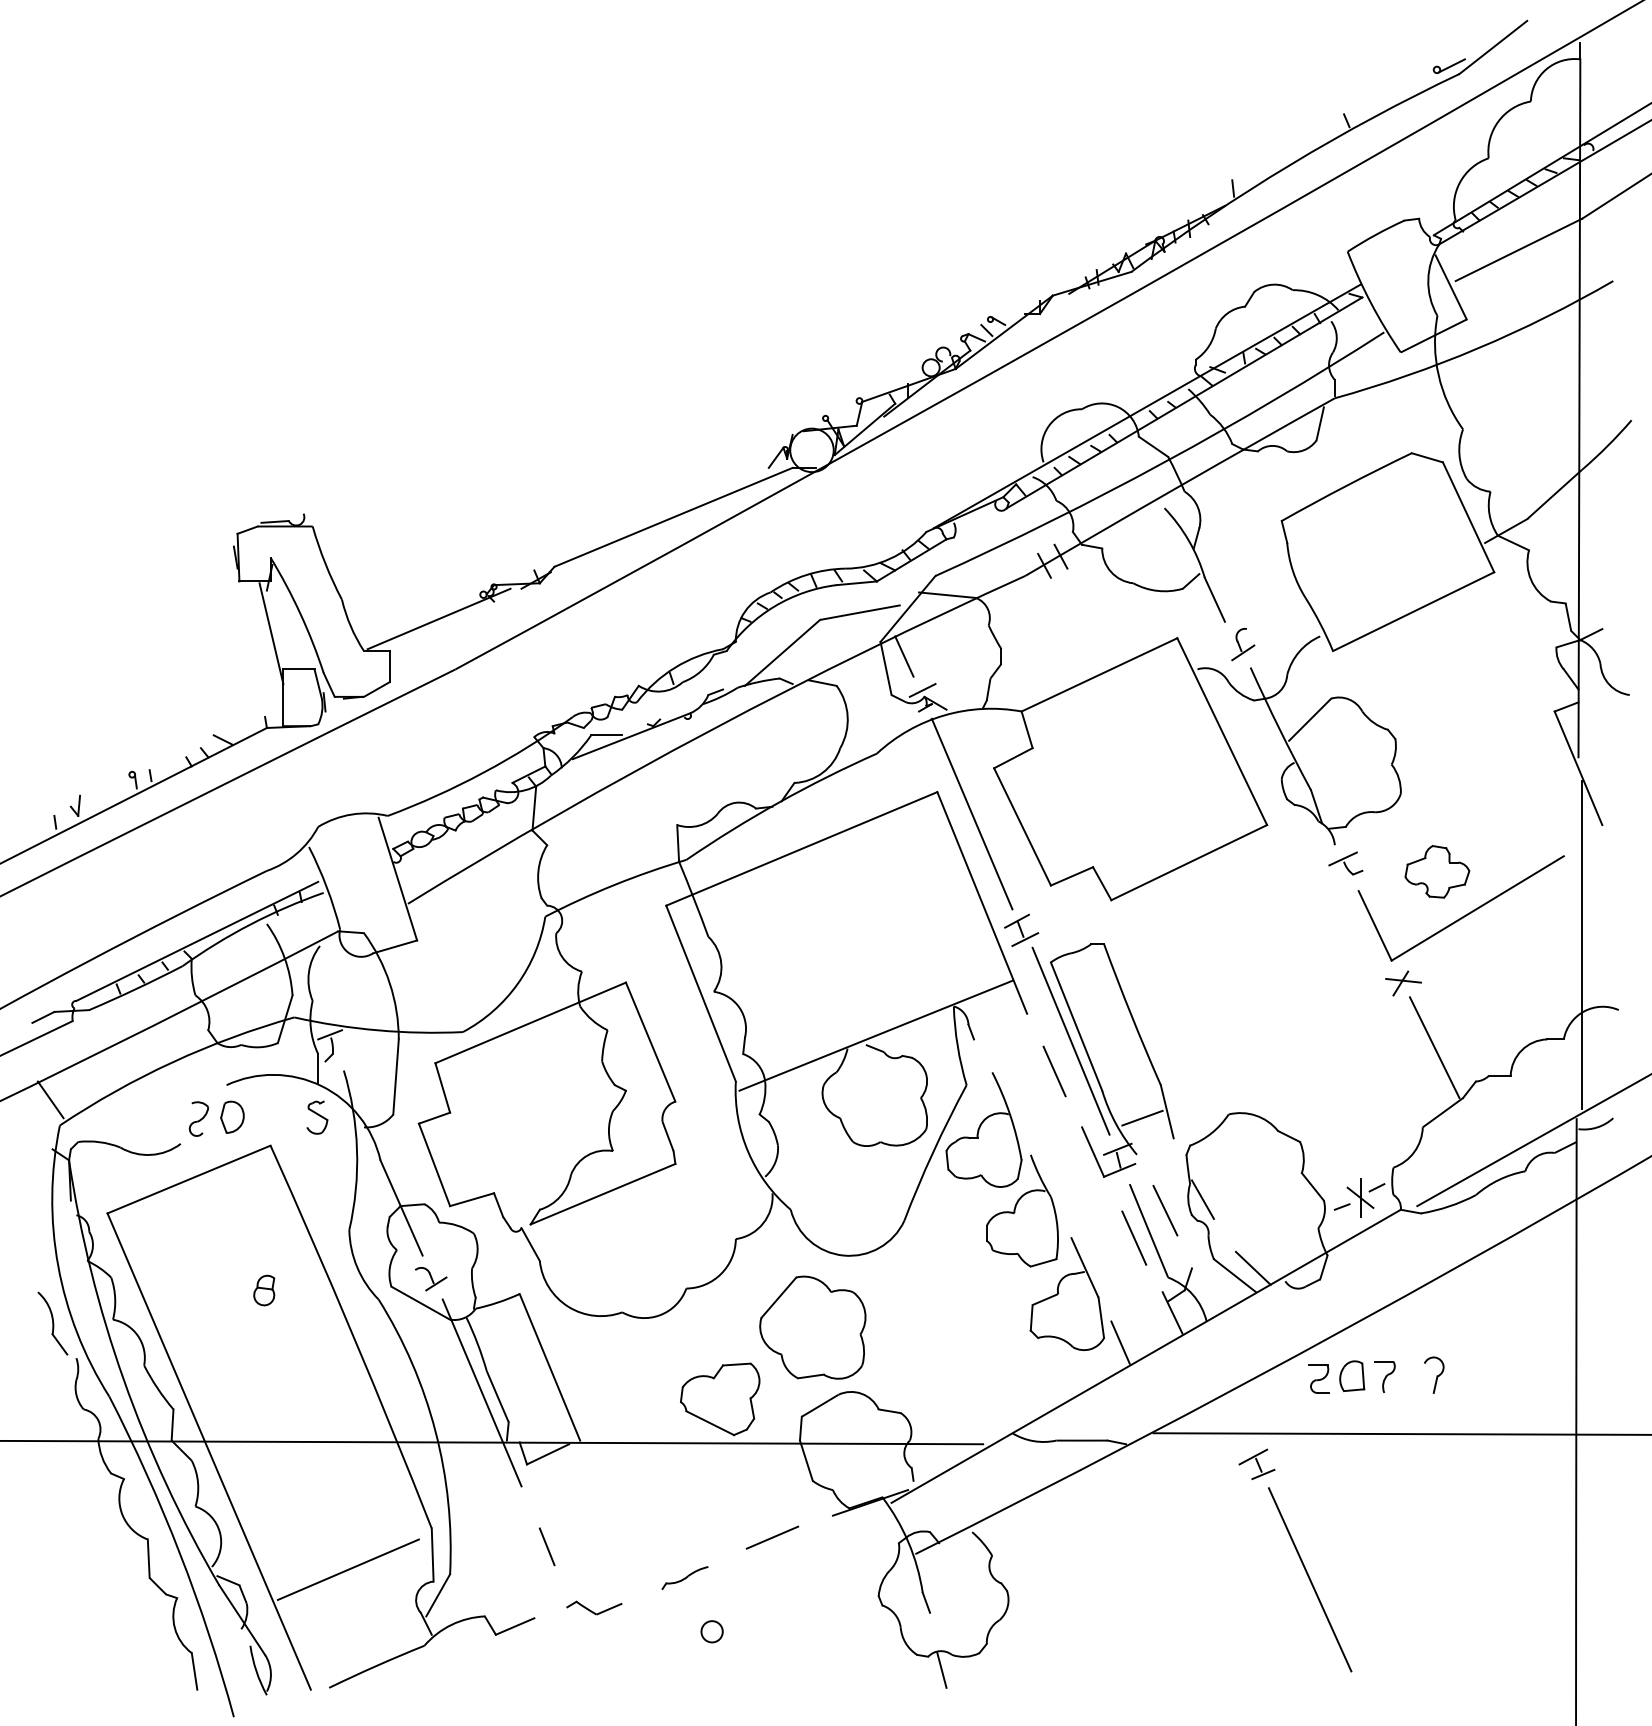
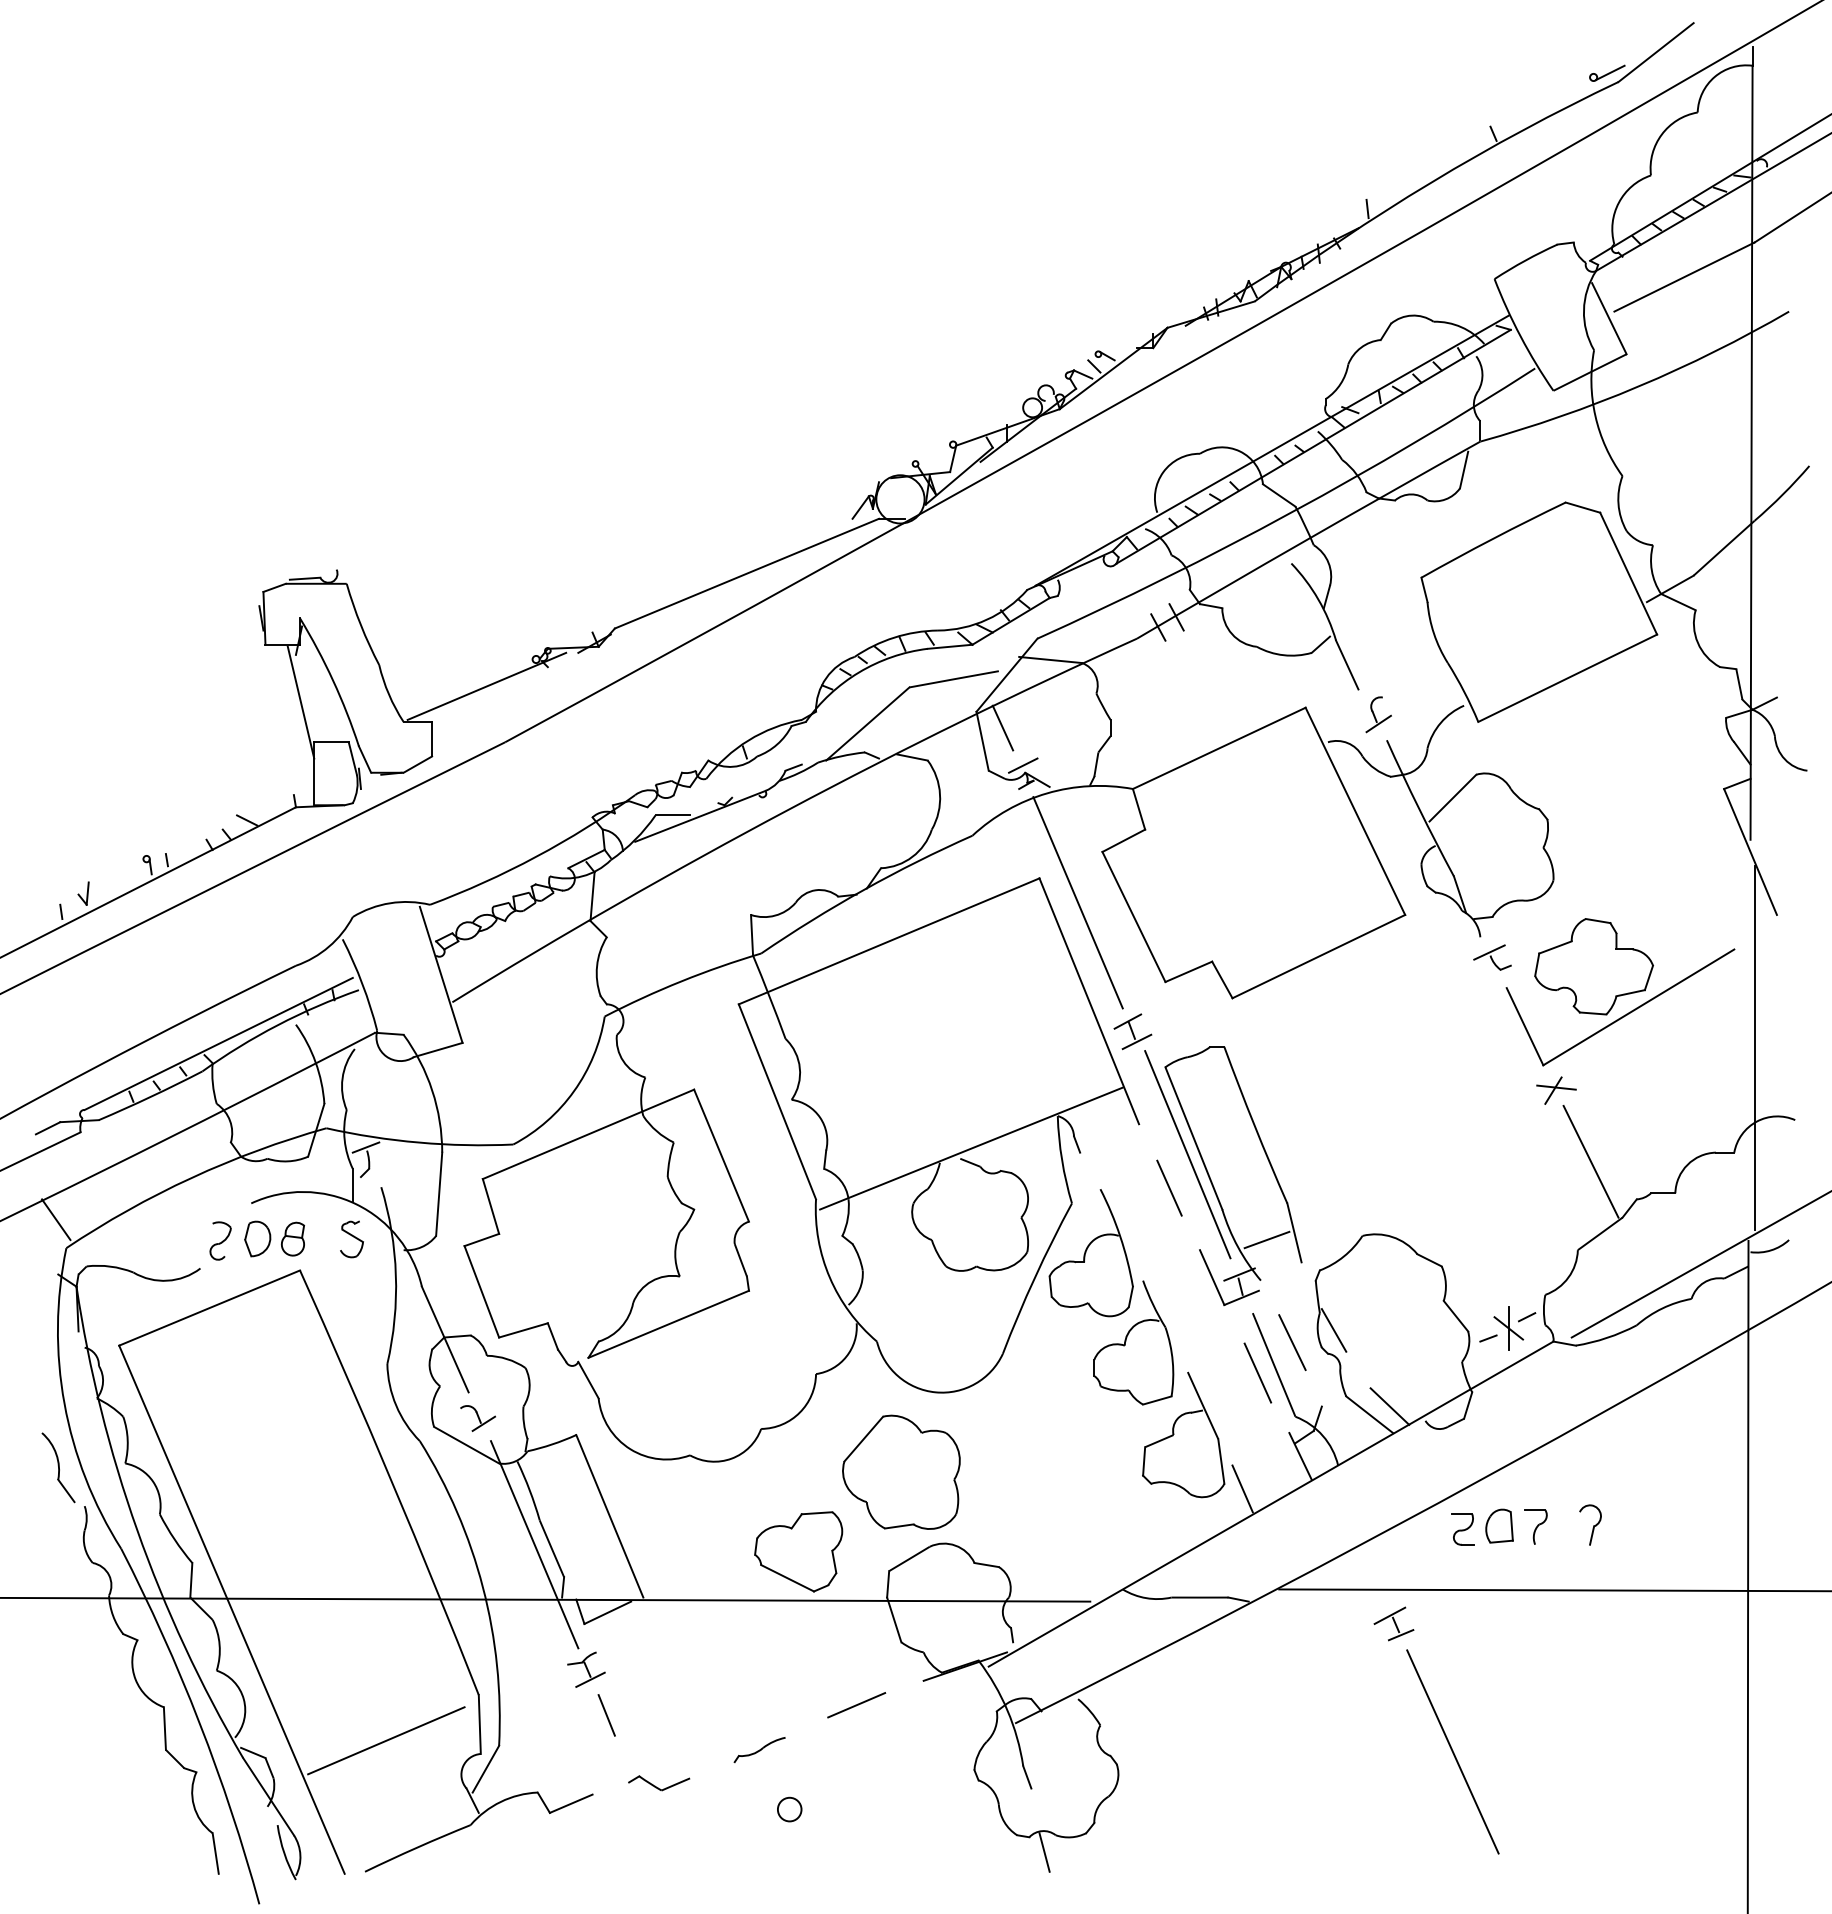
part: (1436, 871) -> (1593, 966), size x1.67
part: (263, 1289) -> (292, 1238), moved
part: (528, 1505) -> (586, 1669), added

